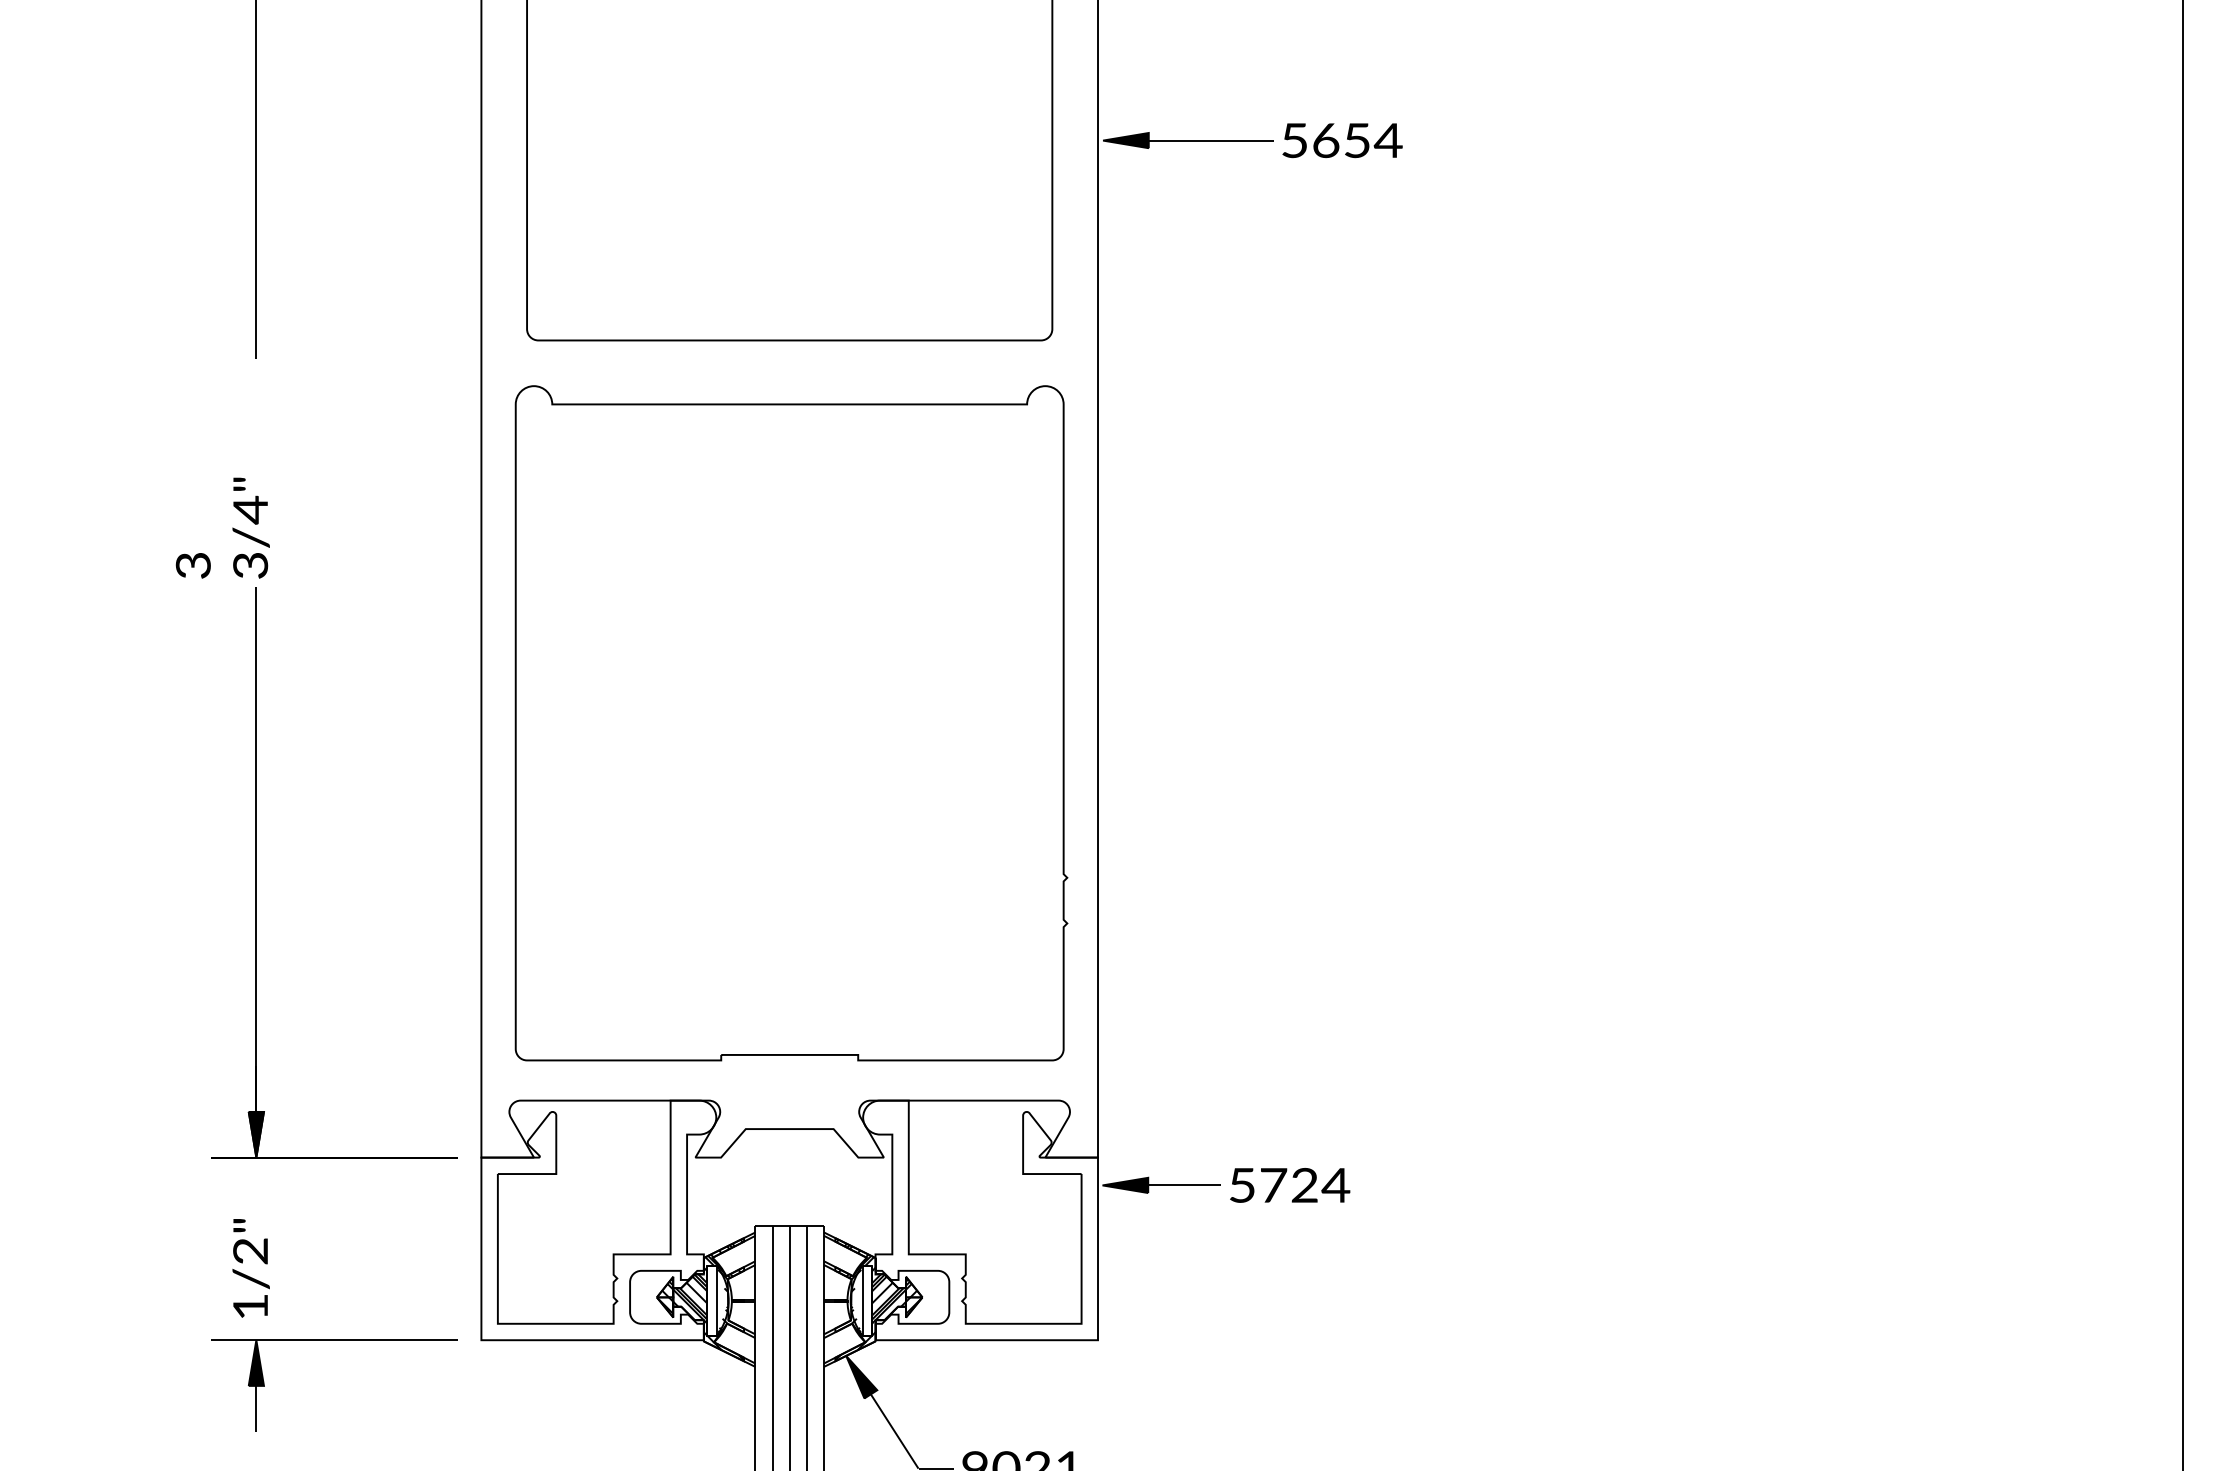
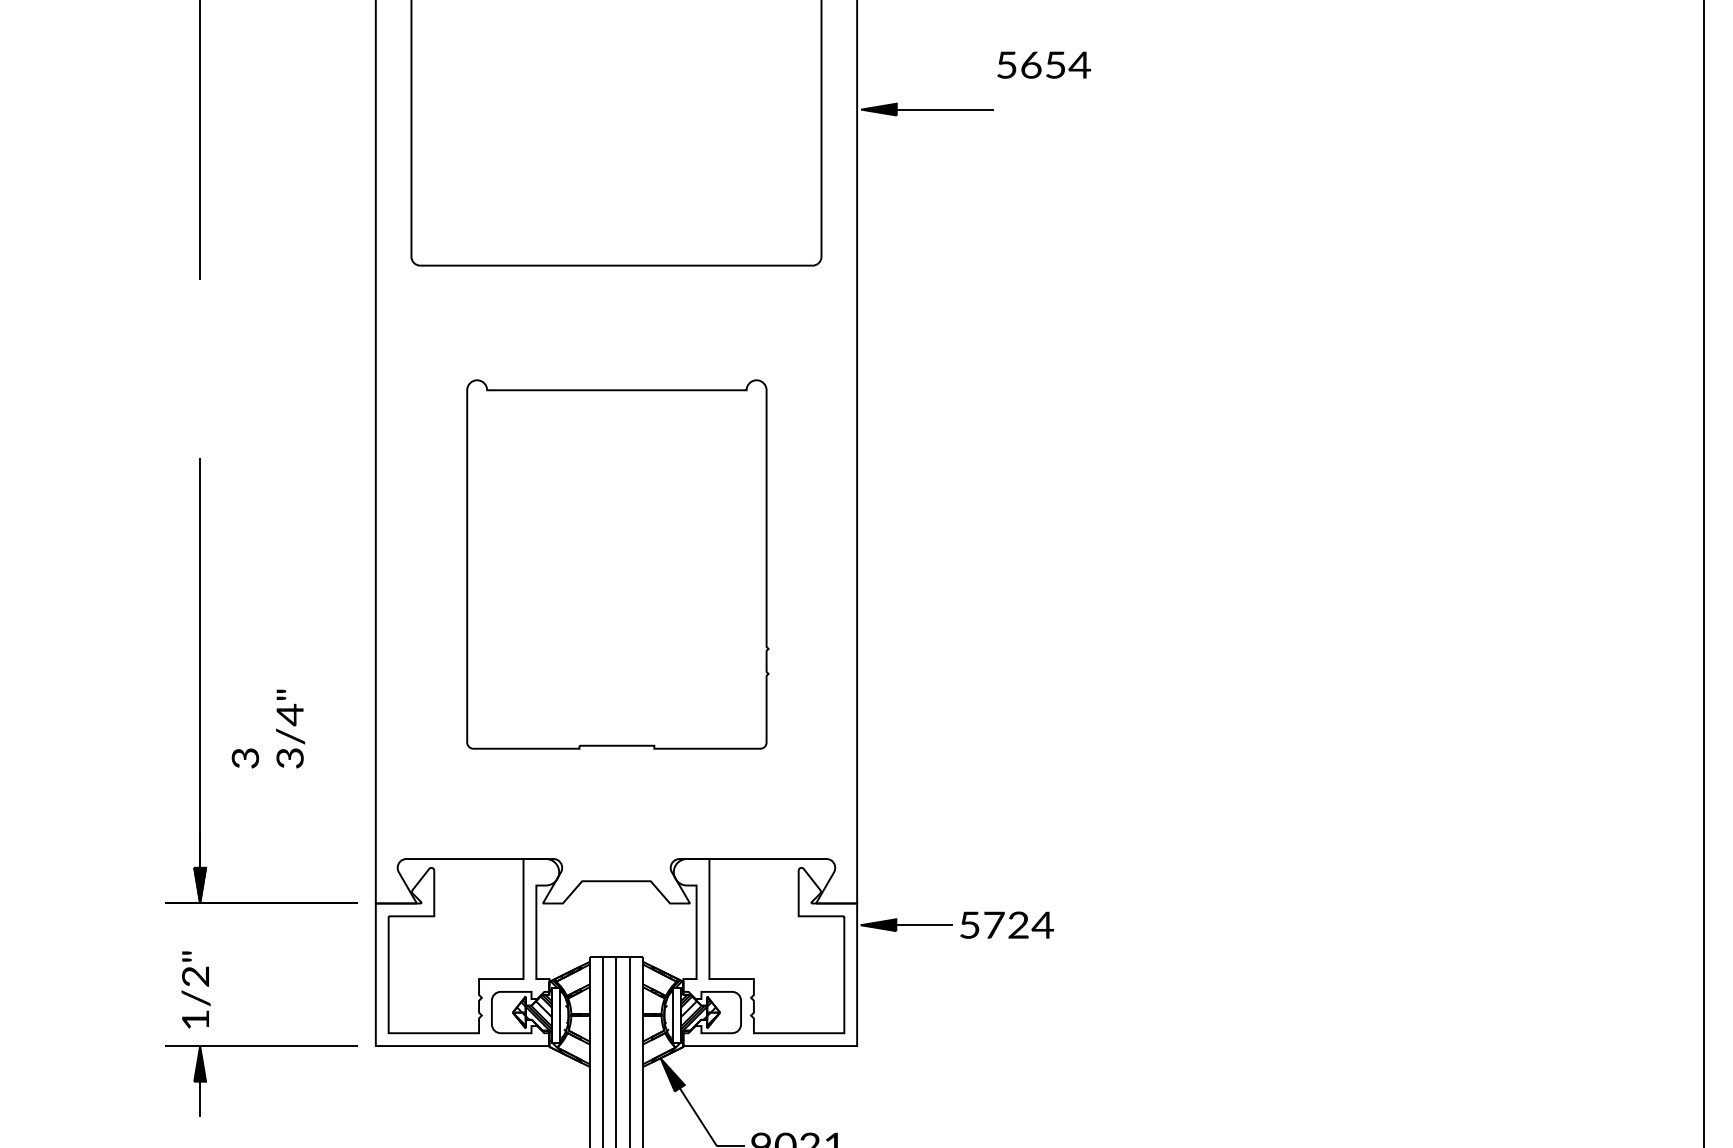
text: (1342, 140) -> (1044, 65), moved
text: (222, 527) -> (268, 728), moved
part: (791, 723) -> (617, 564), size x0.7

